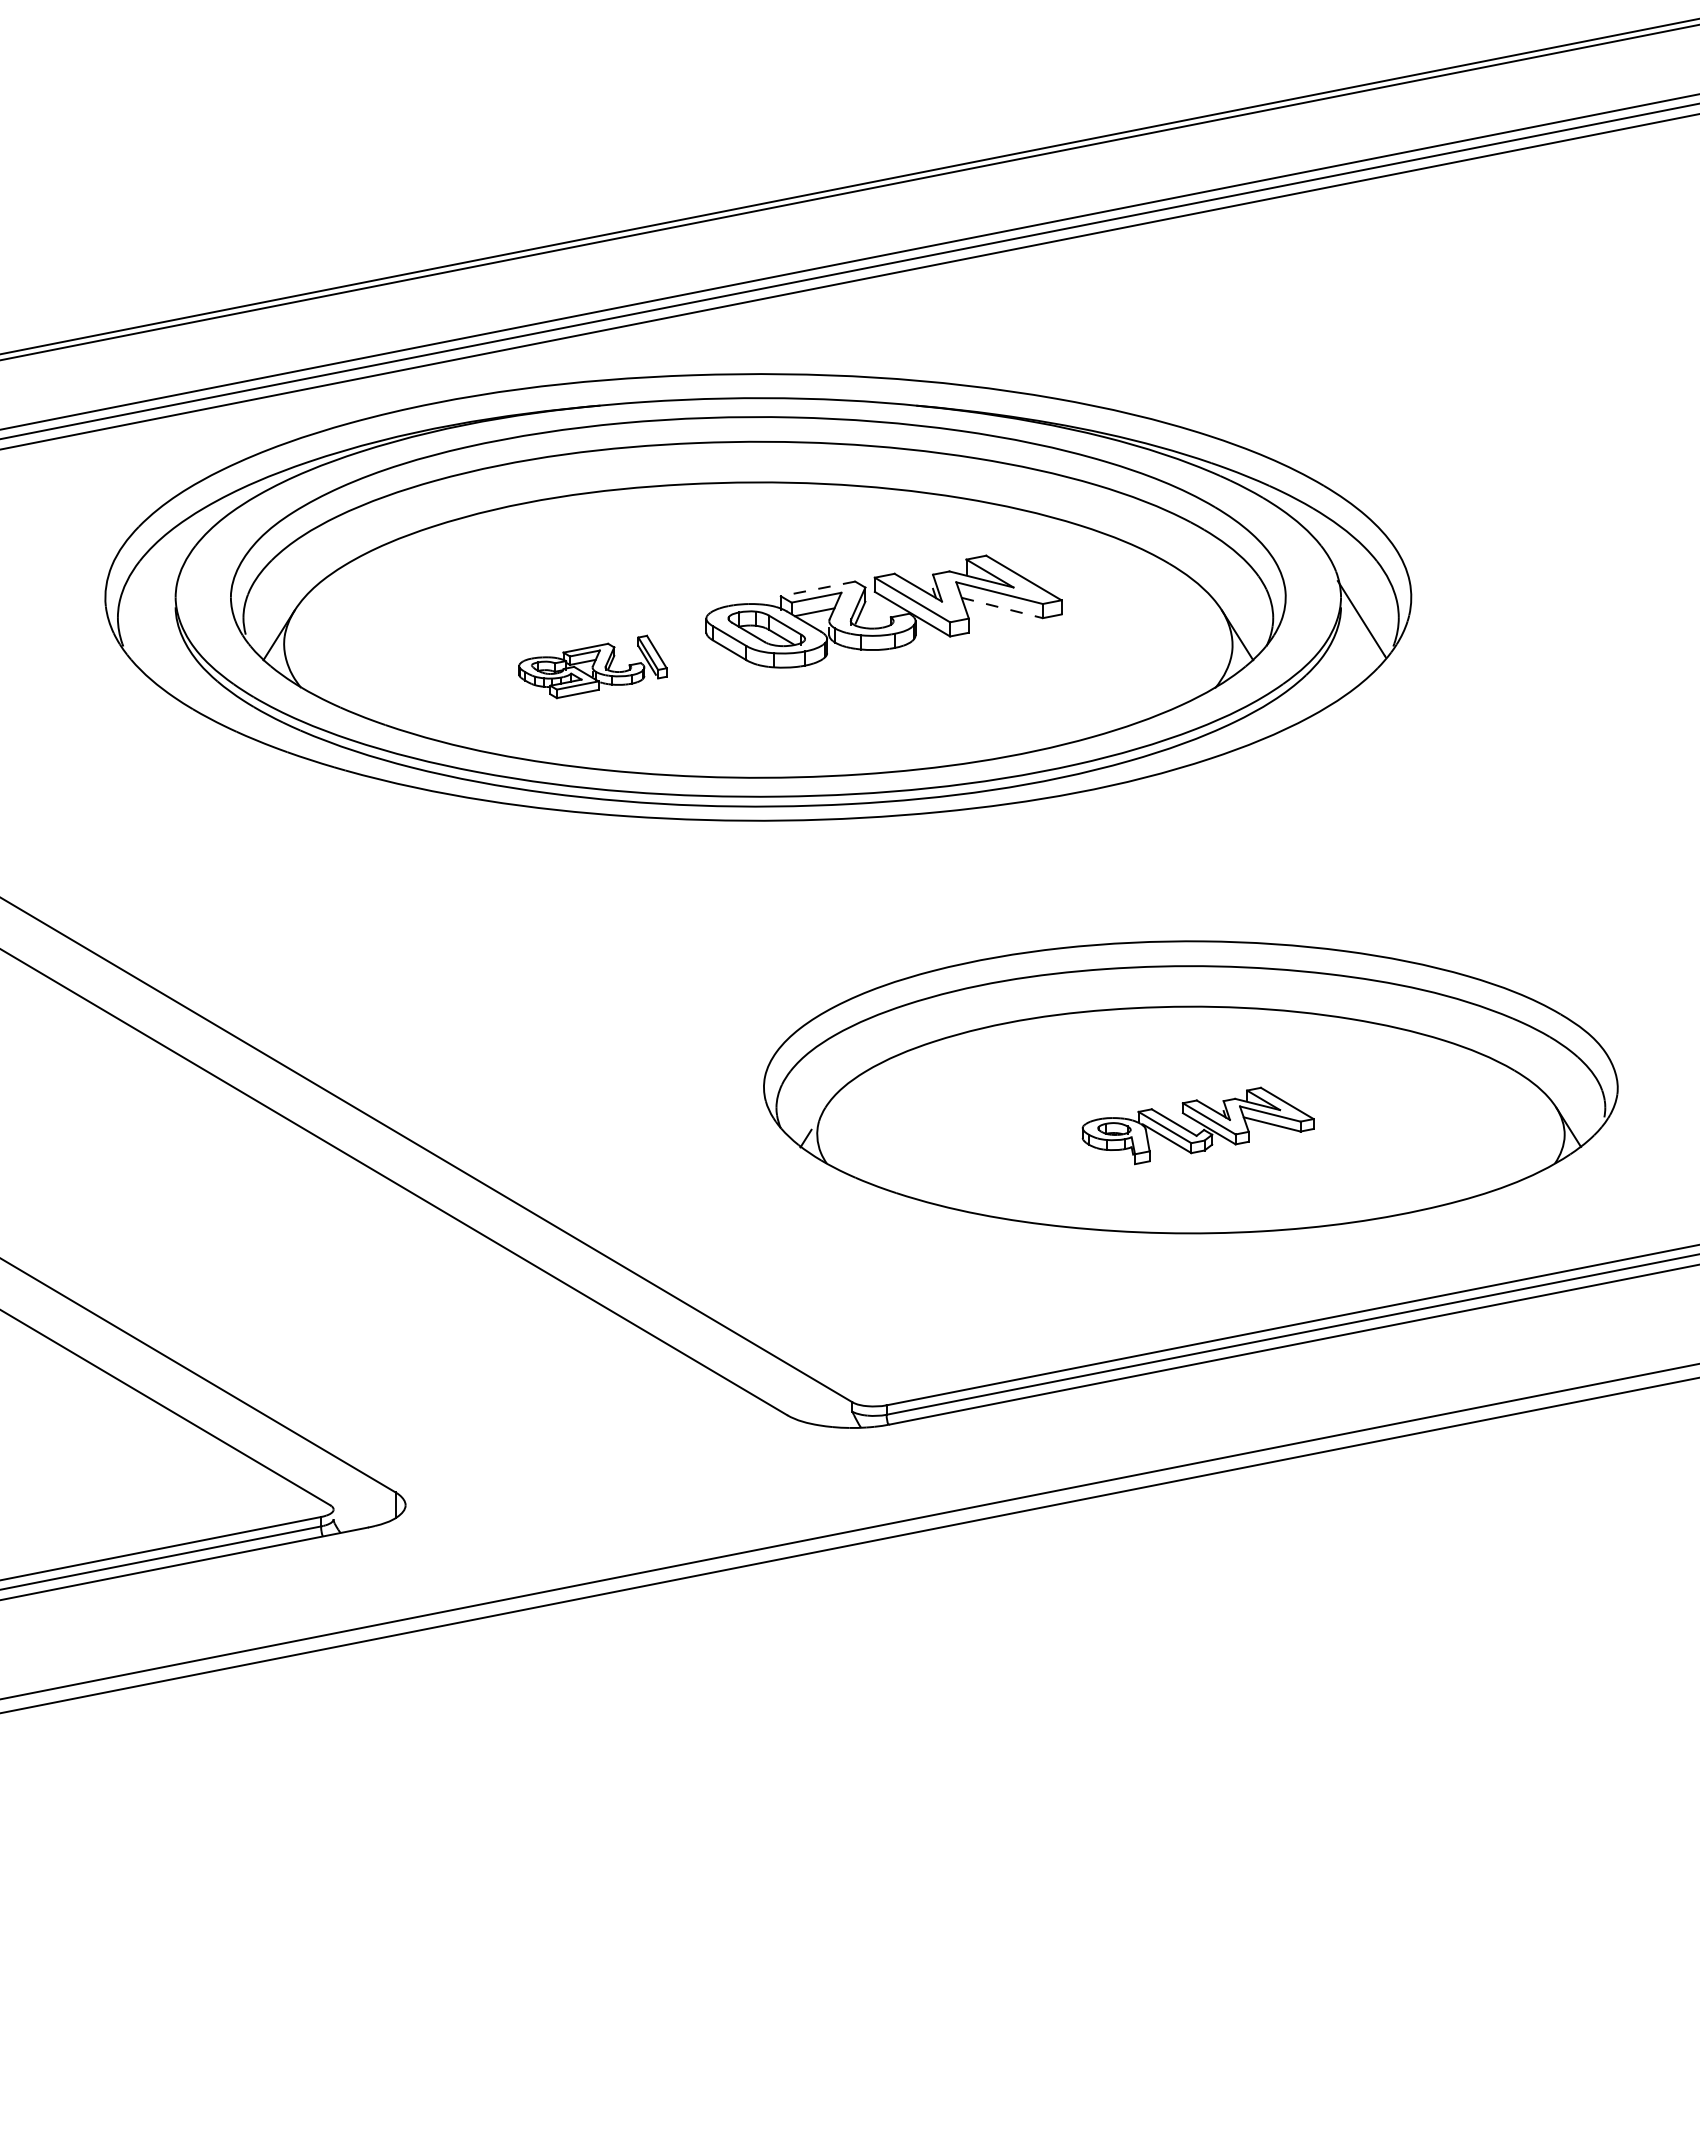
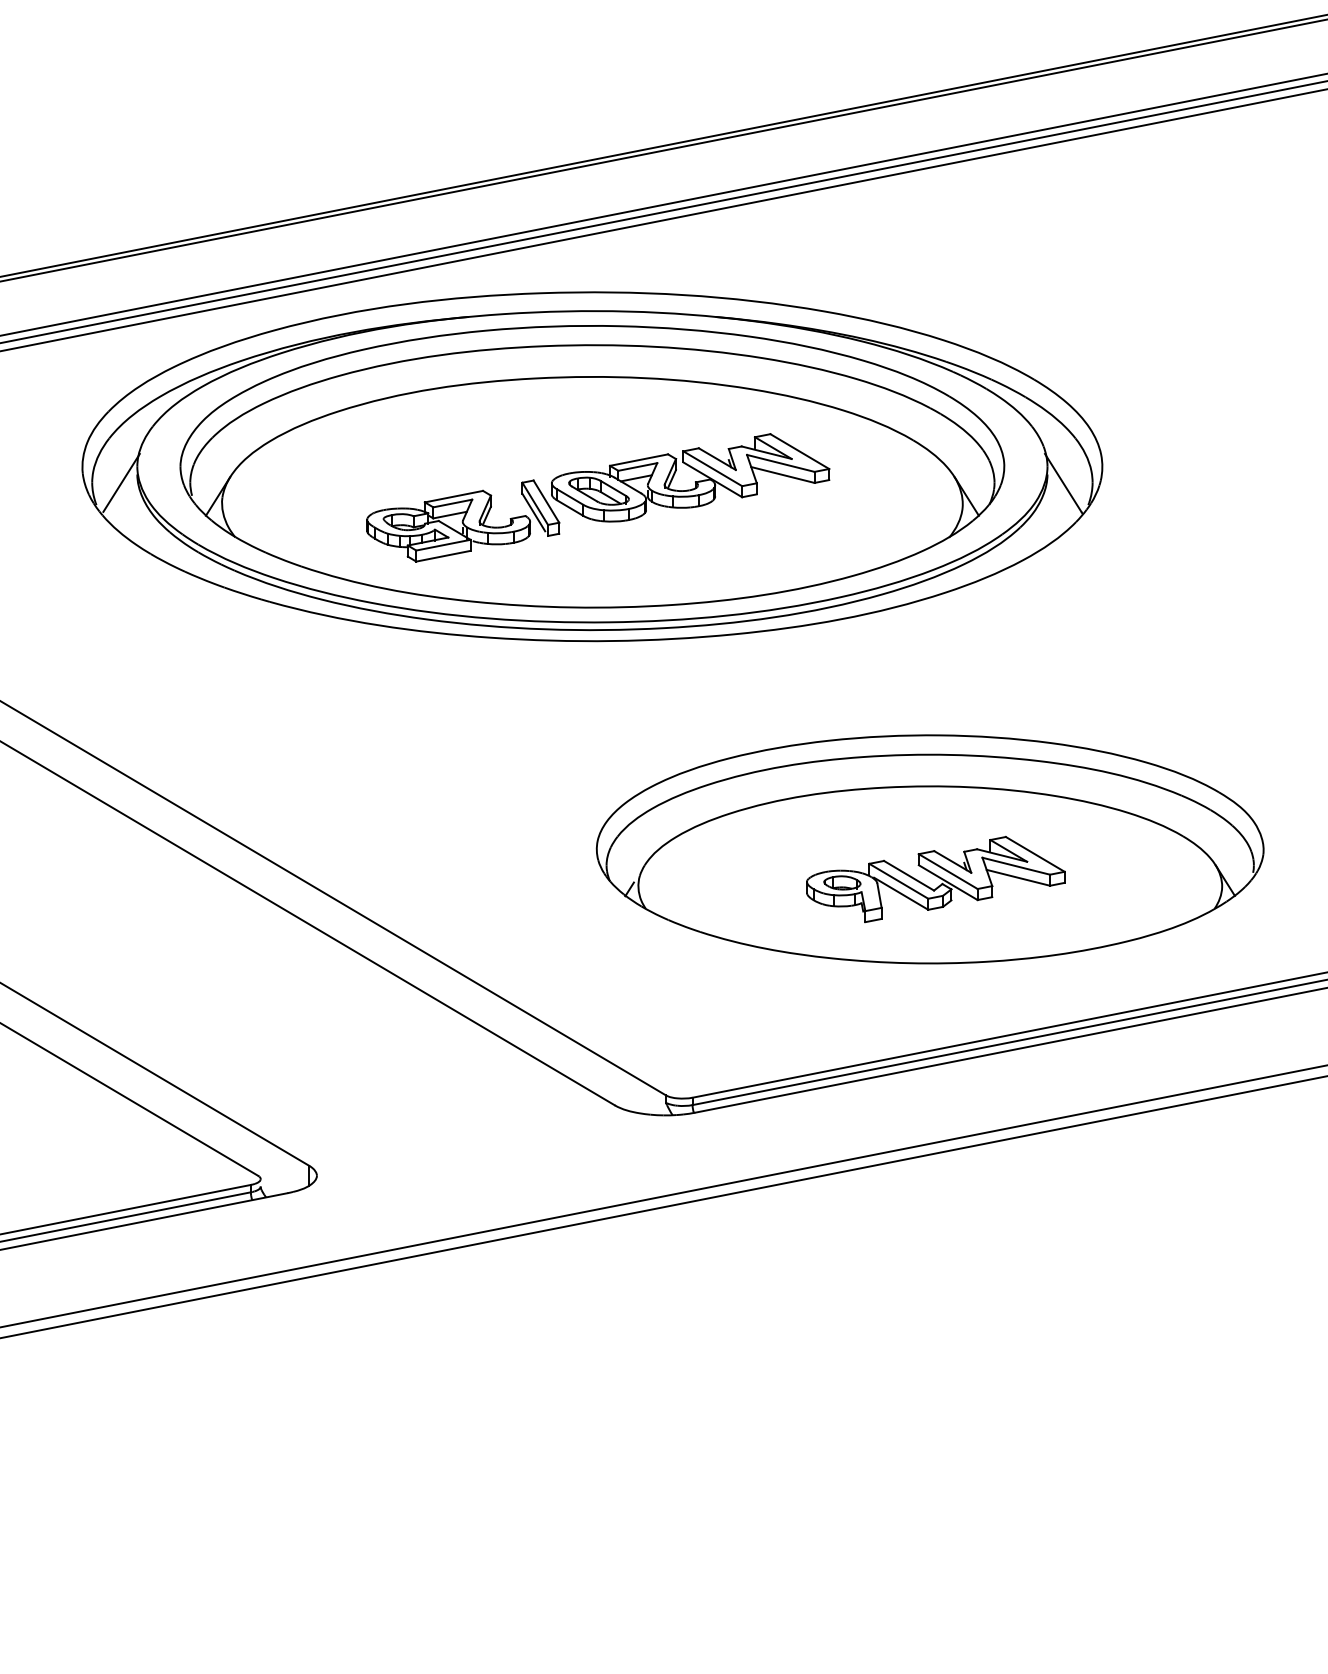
line: (818, 588) -> (639, 459), dashed -> solid
line: (1002, 607) -> (783, 474), dashed -> solid
line: (155, 618) -> (121, 483), added
part: (592, 666) -> (462, 520), size x1.67
part: (1198, 1125) -> (936, 879), size x1.43

